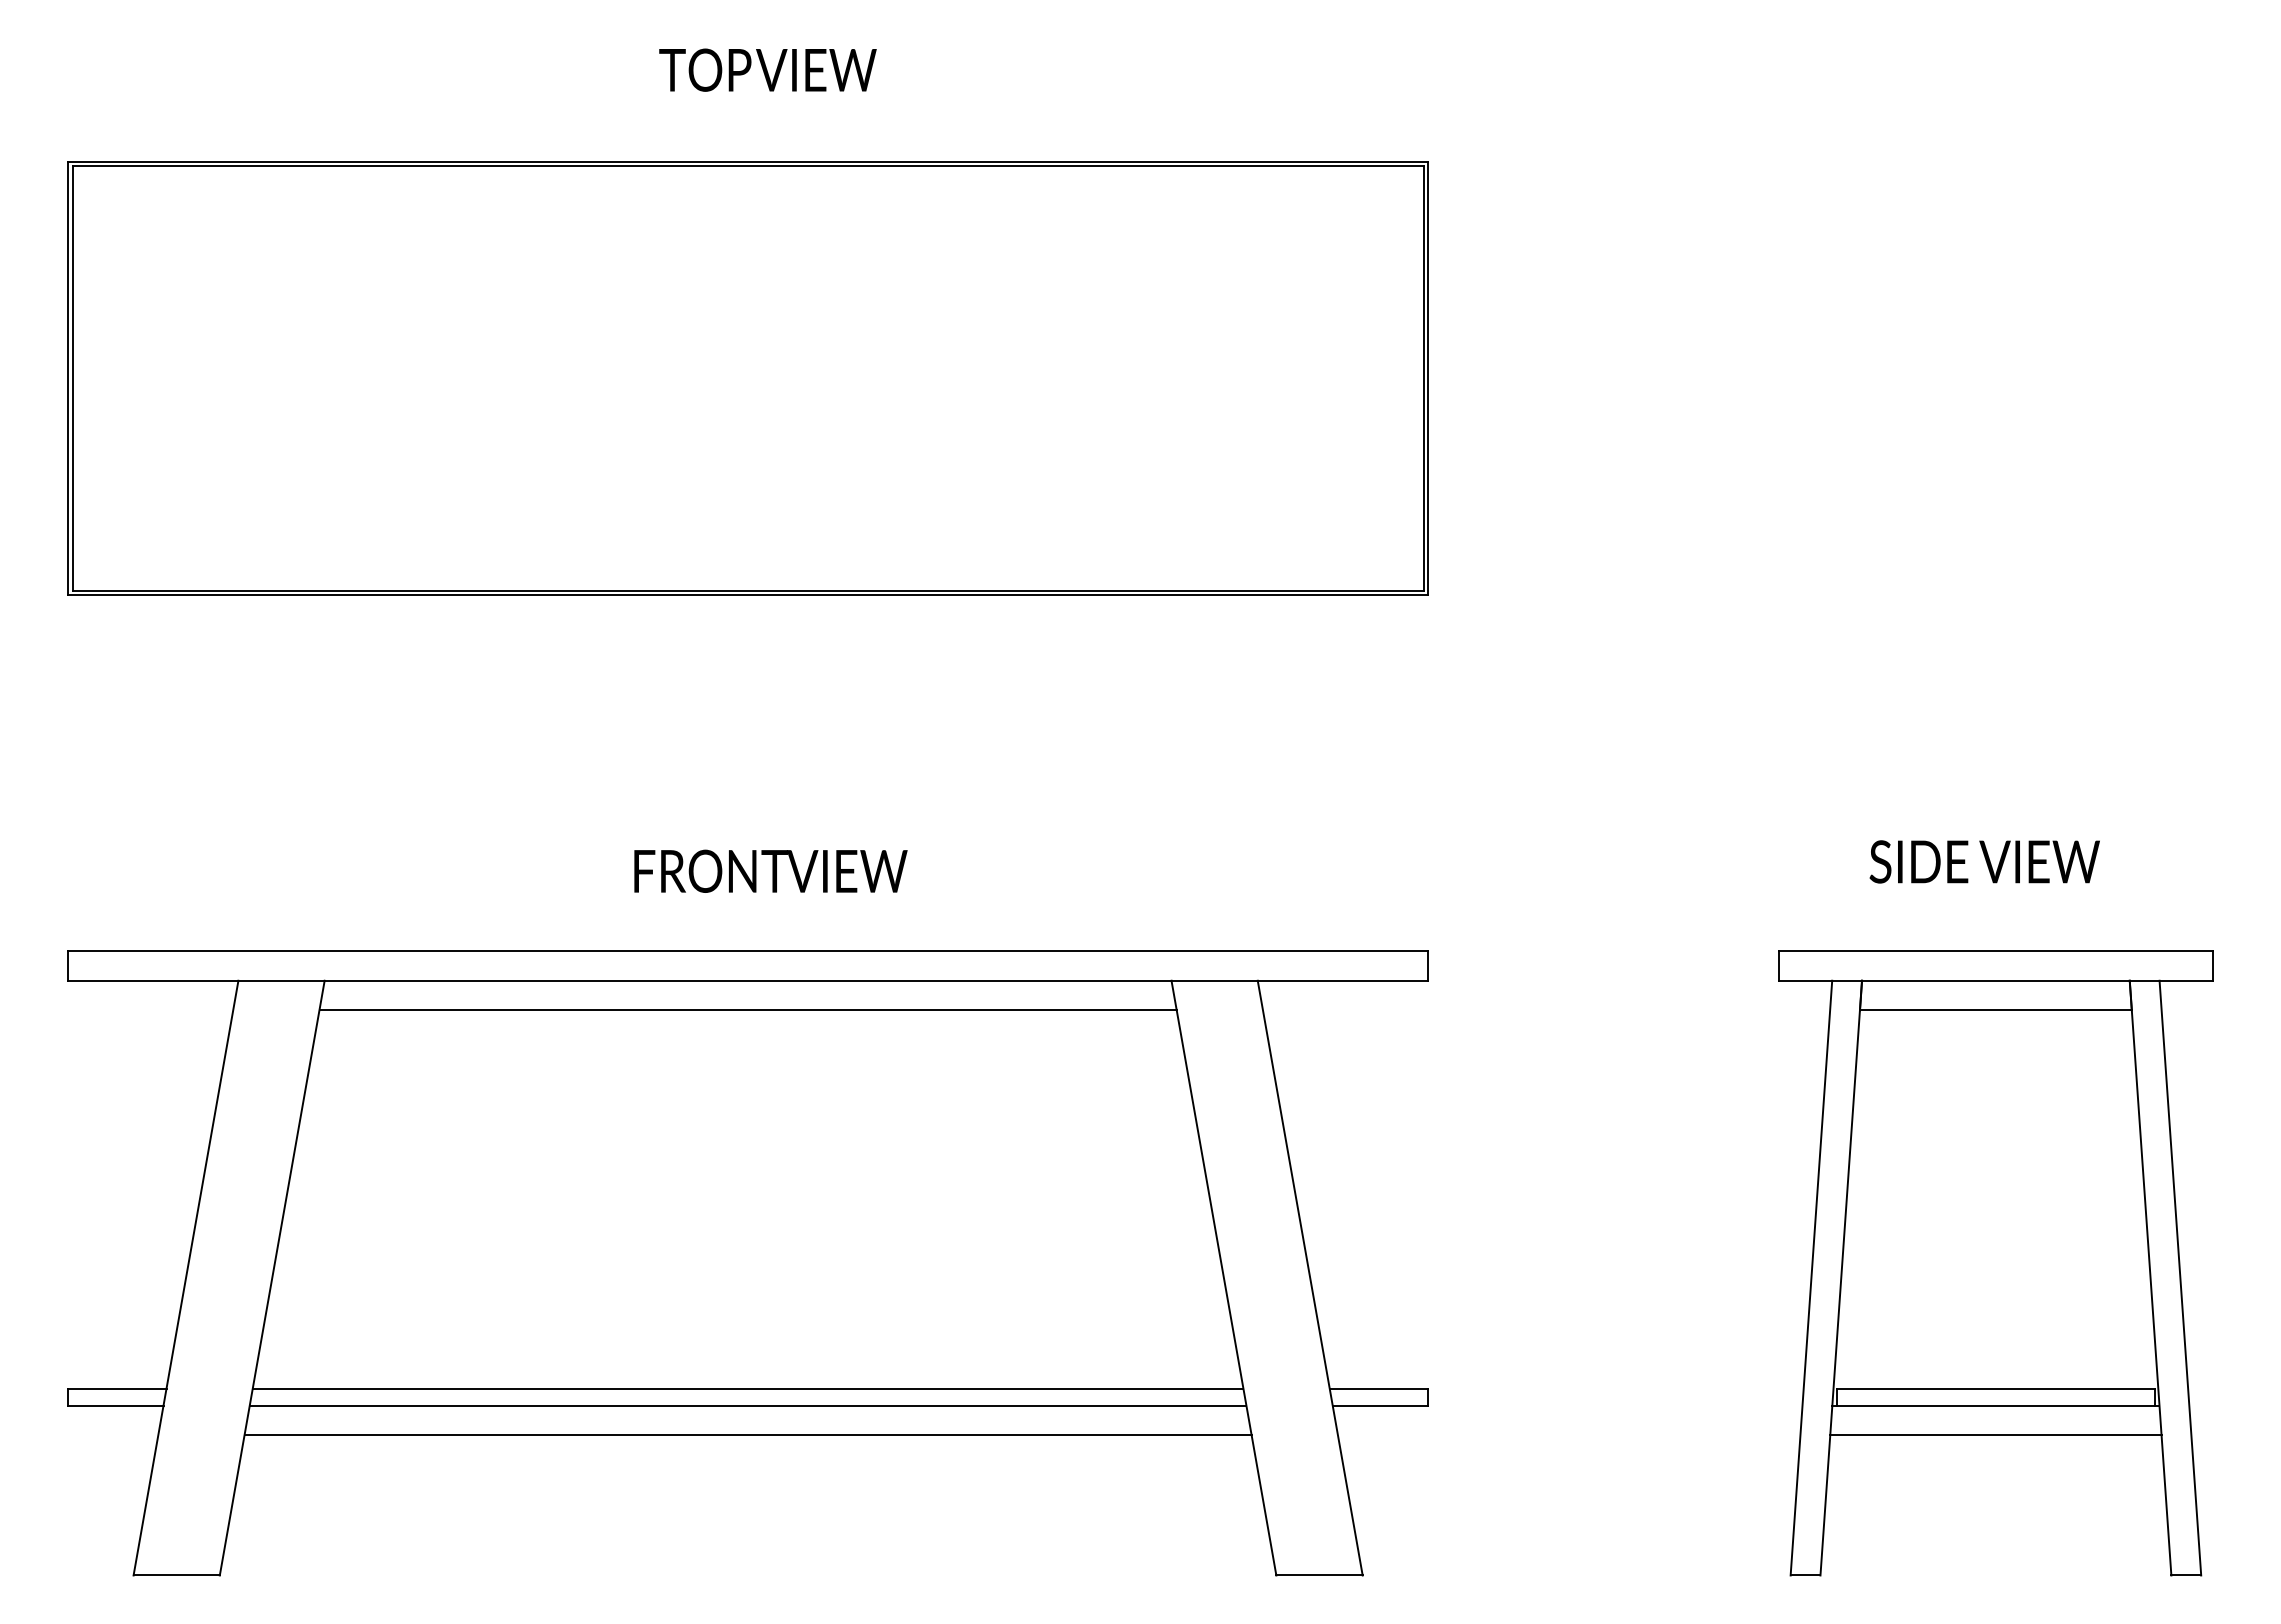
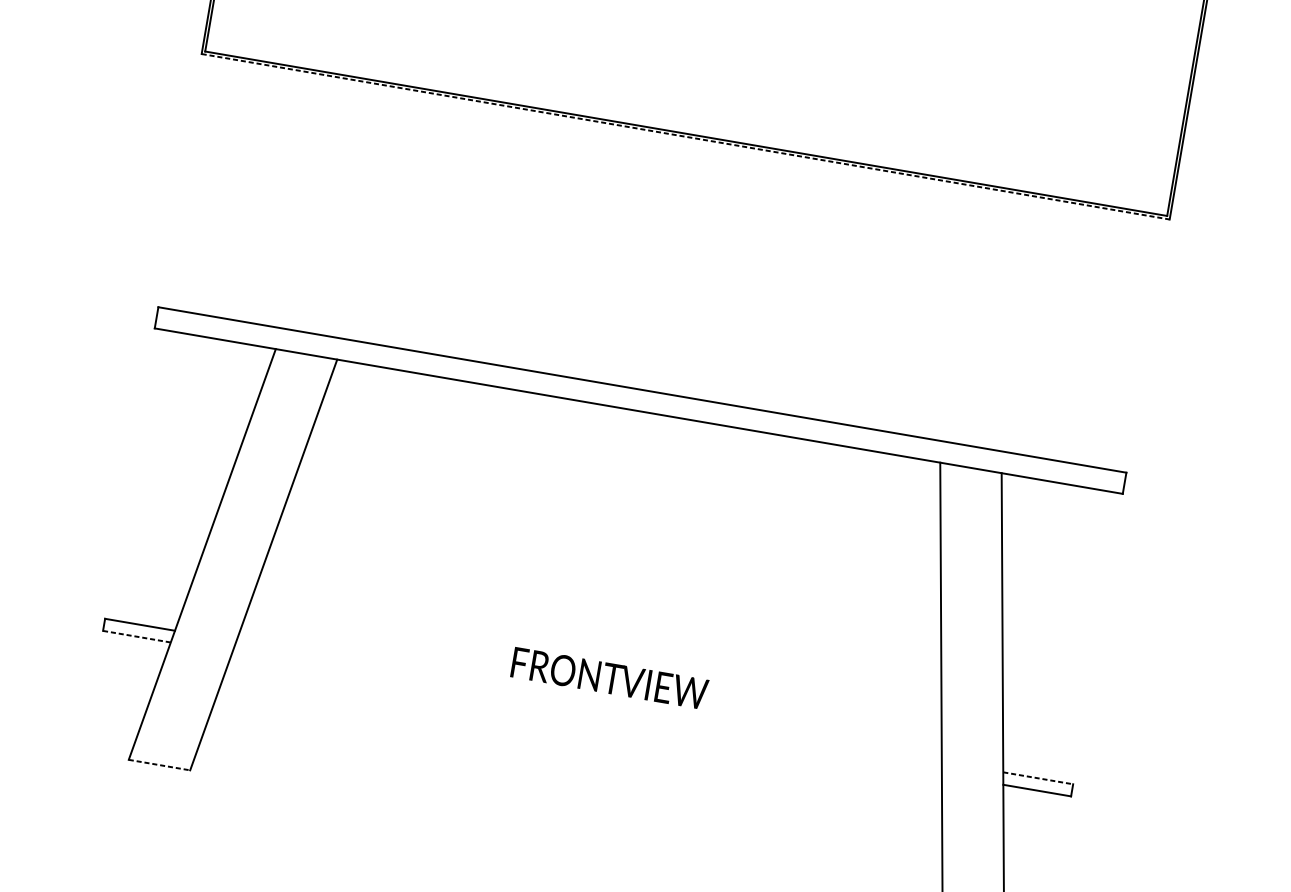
line: (748, 595) -> (685, 136), solid -> dashed
text: (770, 870) -> (609, 677), moved
line: (747, 1010) -> (634, 432), removed
line: (747, 1388) -> (588, 701), removed
line: (1379, 1388) -> (1038, 778), solid -> dashed
line: (115, 1405) -> (136, 636), solid -> dashed
line: (747, 1405) -> (586, 713), removed
line: (747, 1435) -> (582, 734), removed
line: (177, 1575) -> (160, 765), solid -> dashed

